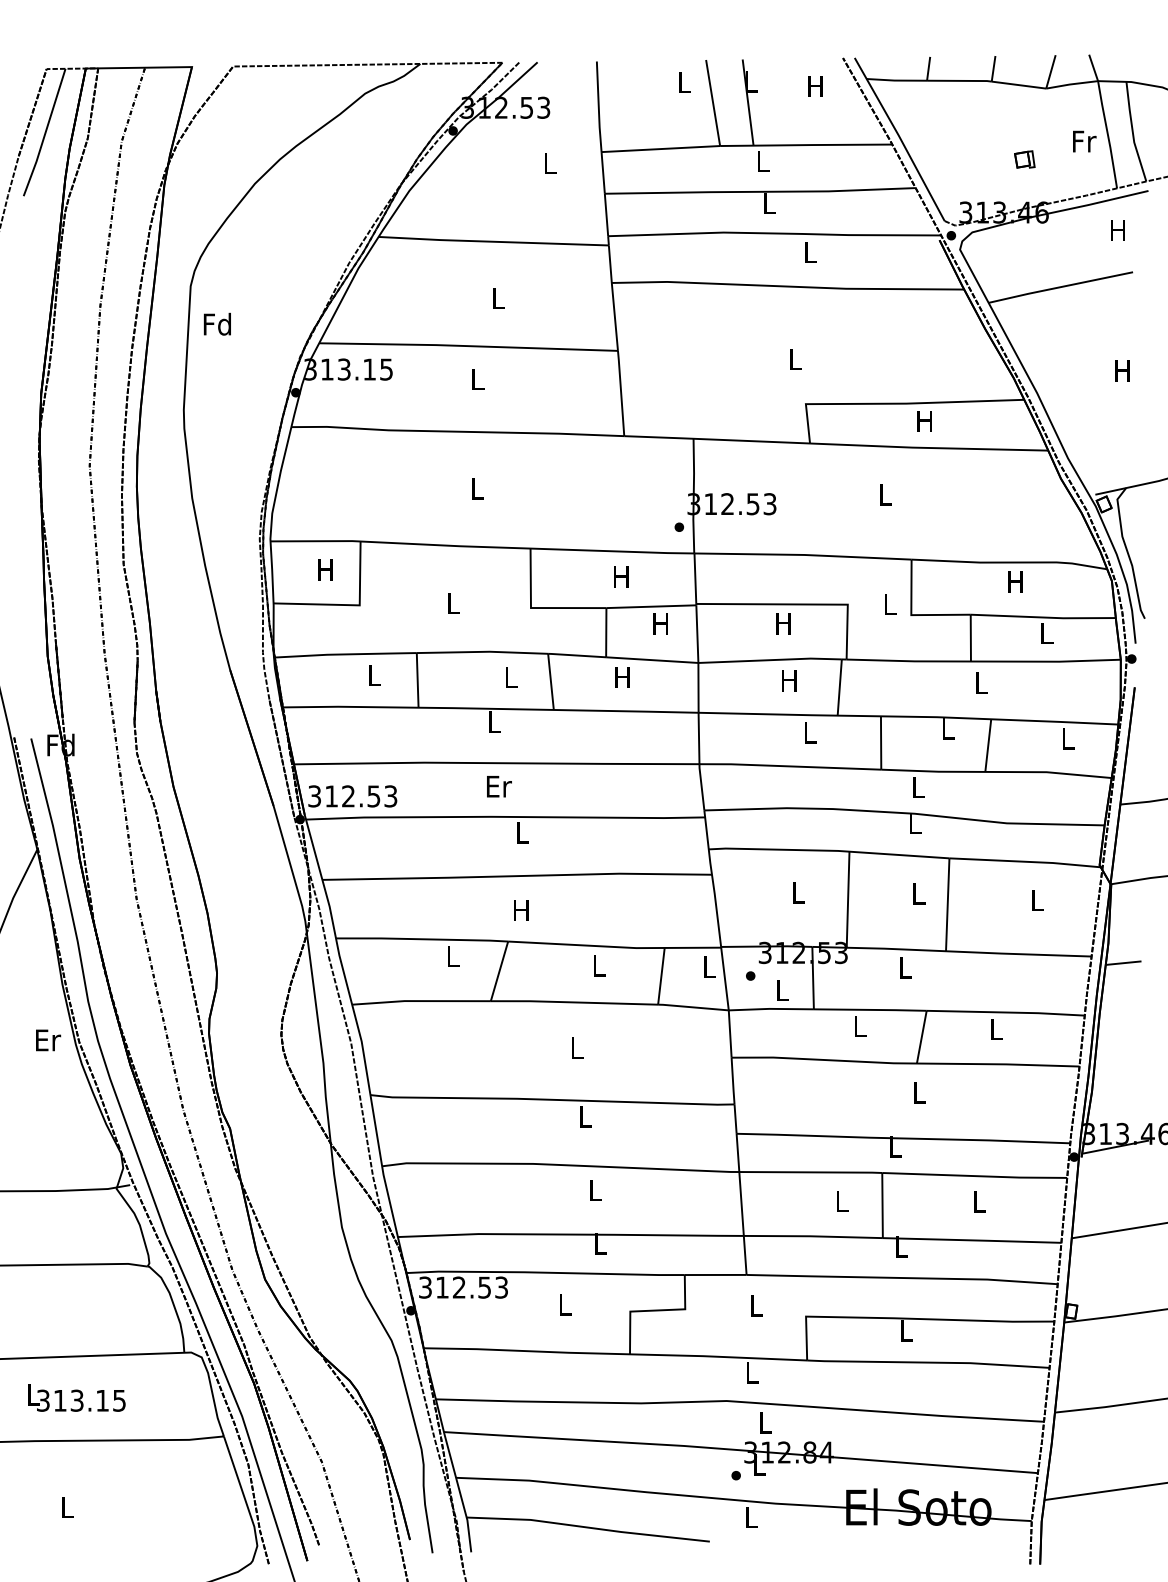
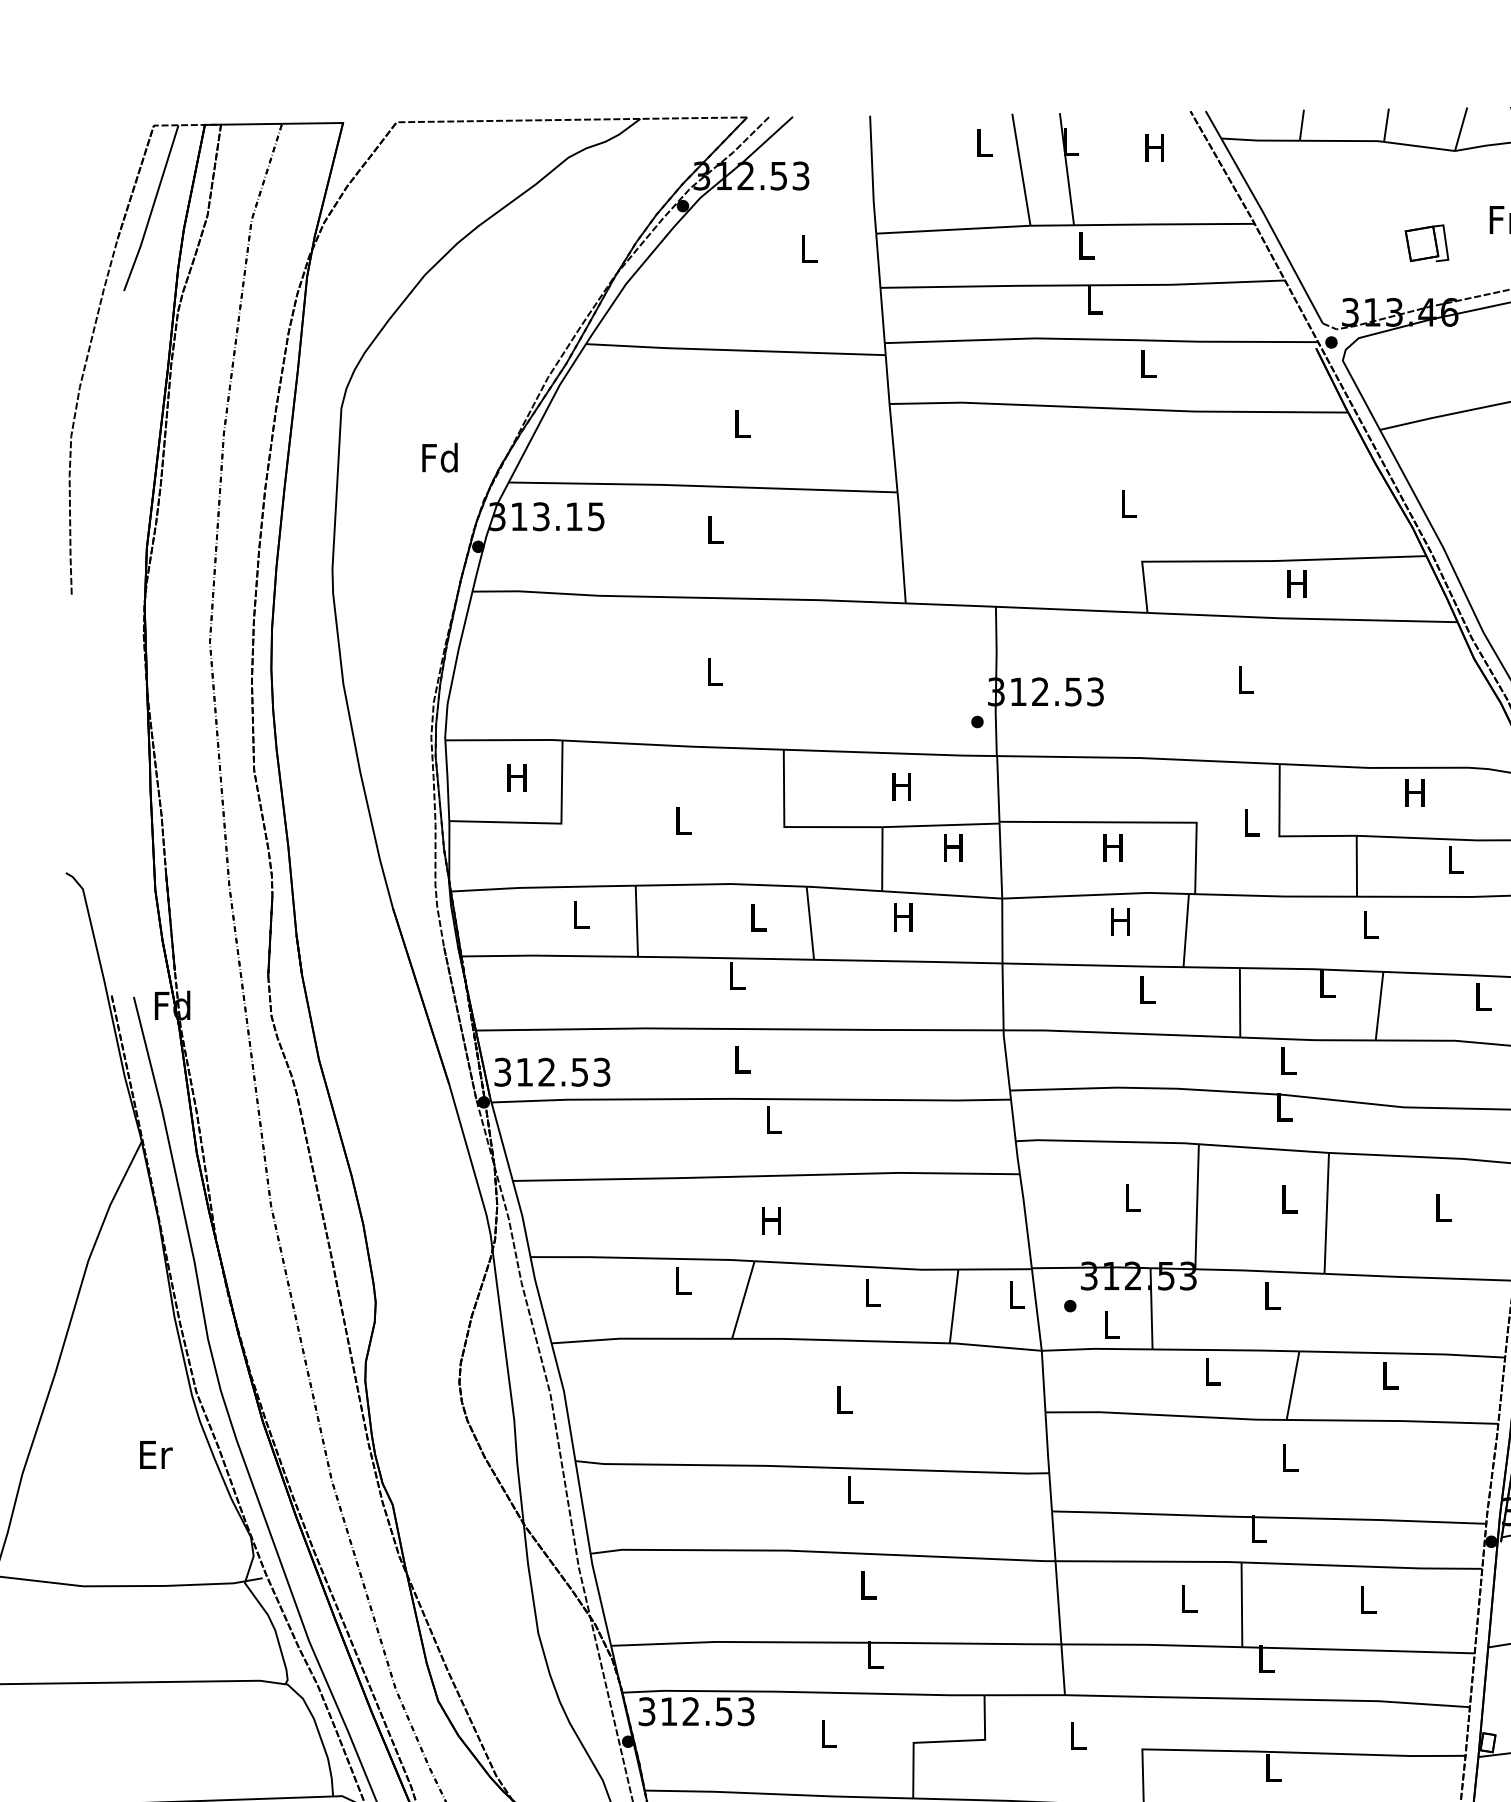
part: (1024, 159) -> (1426, 243), size x1.67
text: (216, 323) -> (438, 456), moved
text: (499, 786) -> (743, 1059), Er -> L
text: (48, 1040) -> (156, 1455), moved

